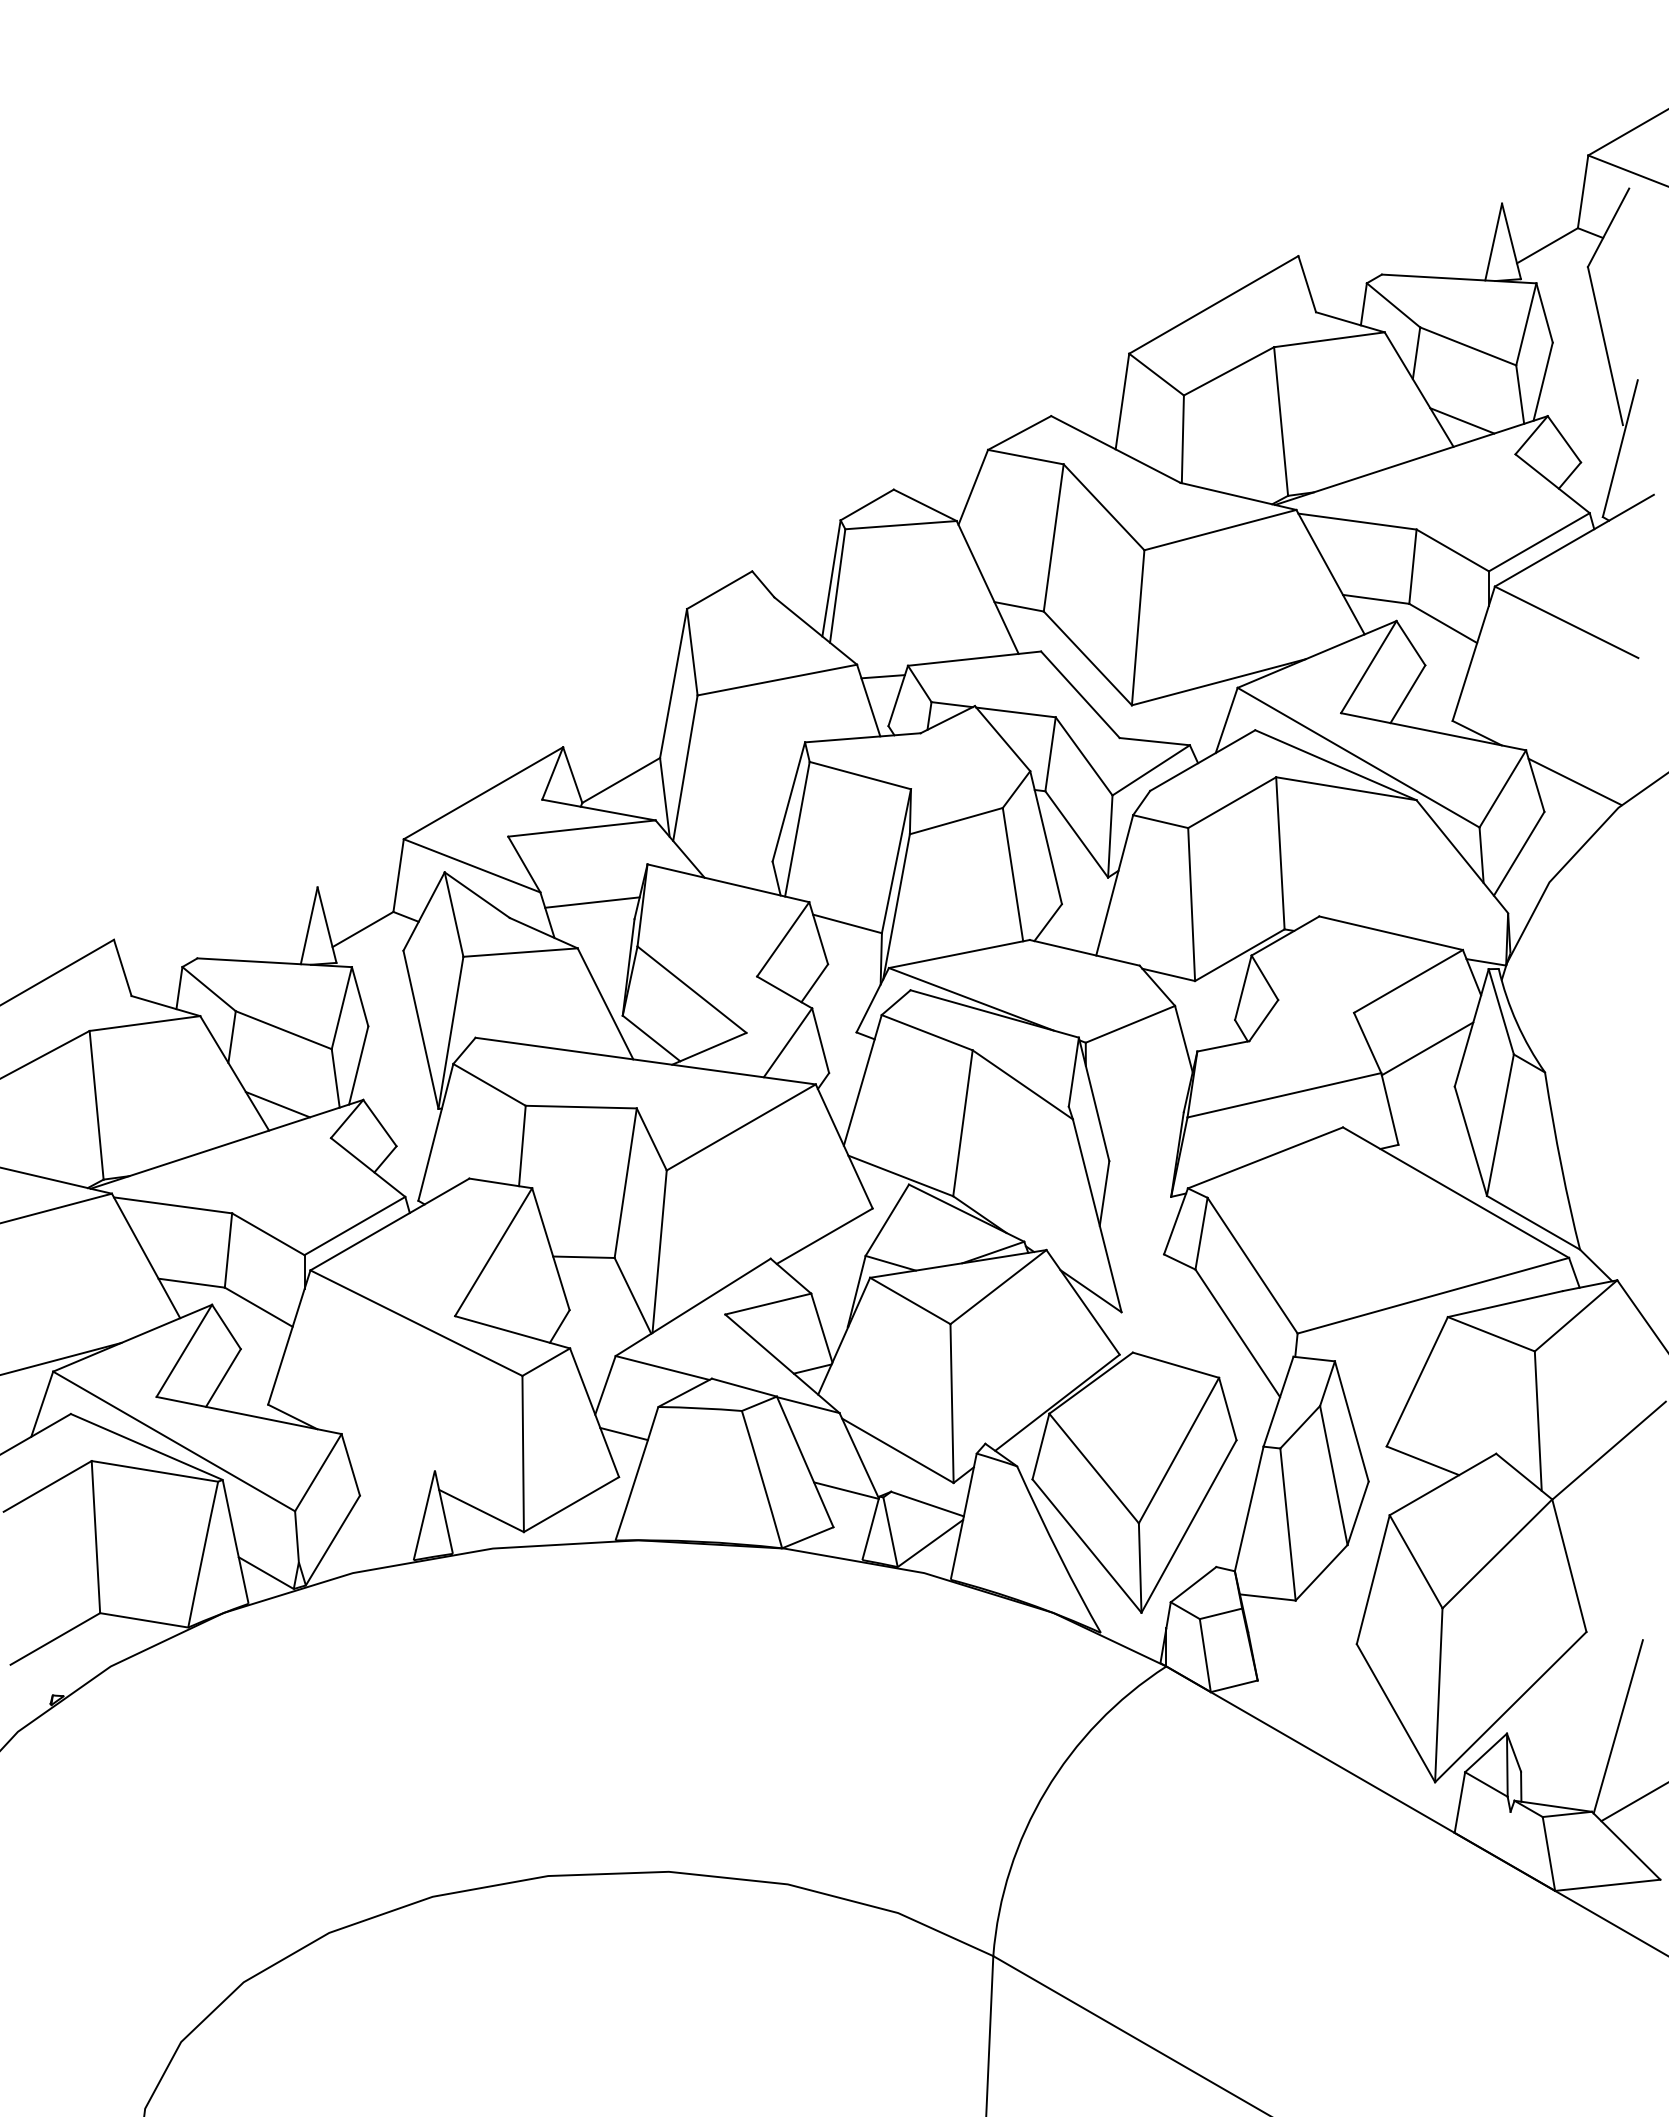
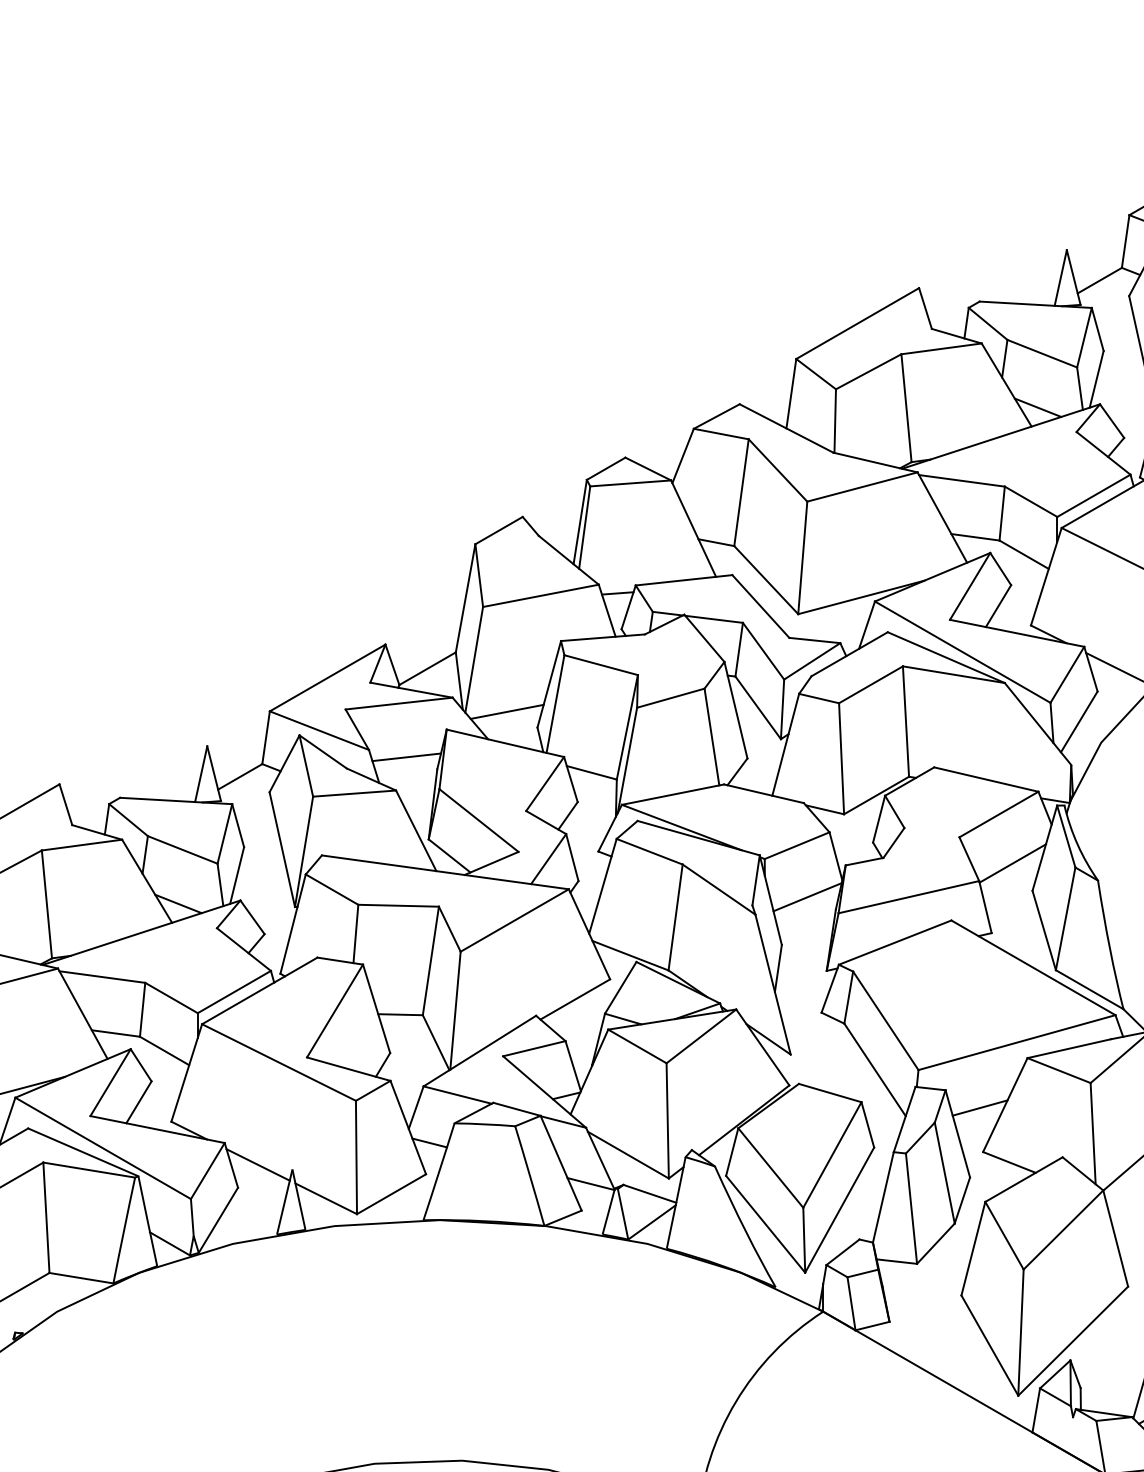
line: (730, 839) -> (506, 711), added
line: (1144, 1094) -> (807, 896), added
line: (1382, 1385) -> (980, 1107), added
line: (387, 1463) -> (258, 1164), added

